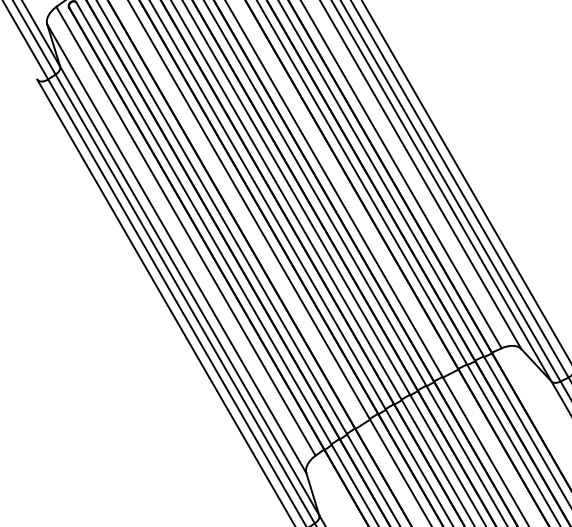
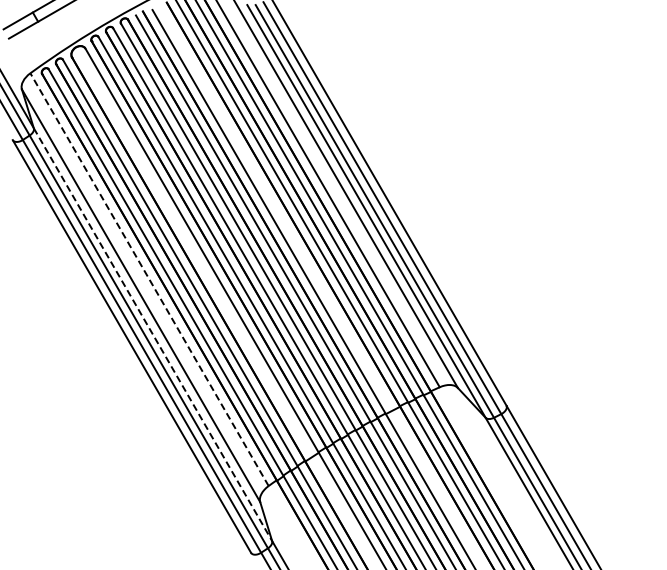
line: (185, 231) -> (149, 279), solid -> dashed
line: (190, 292) -> (153, 335), solid -> dashed

